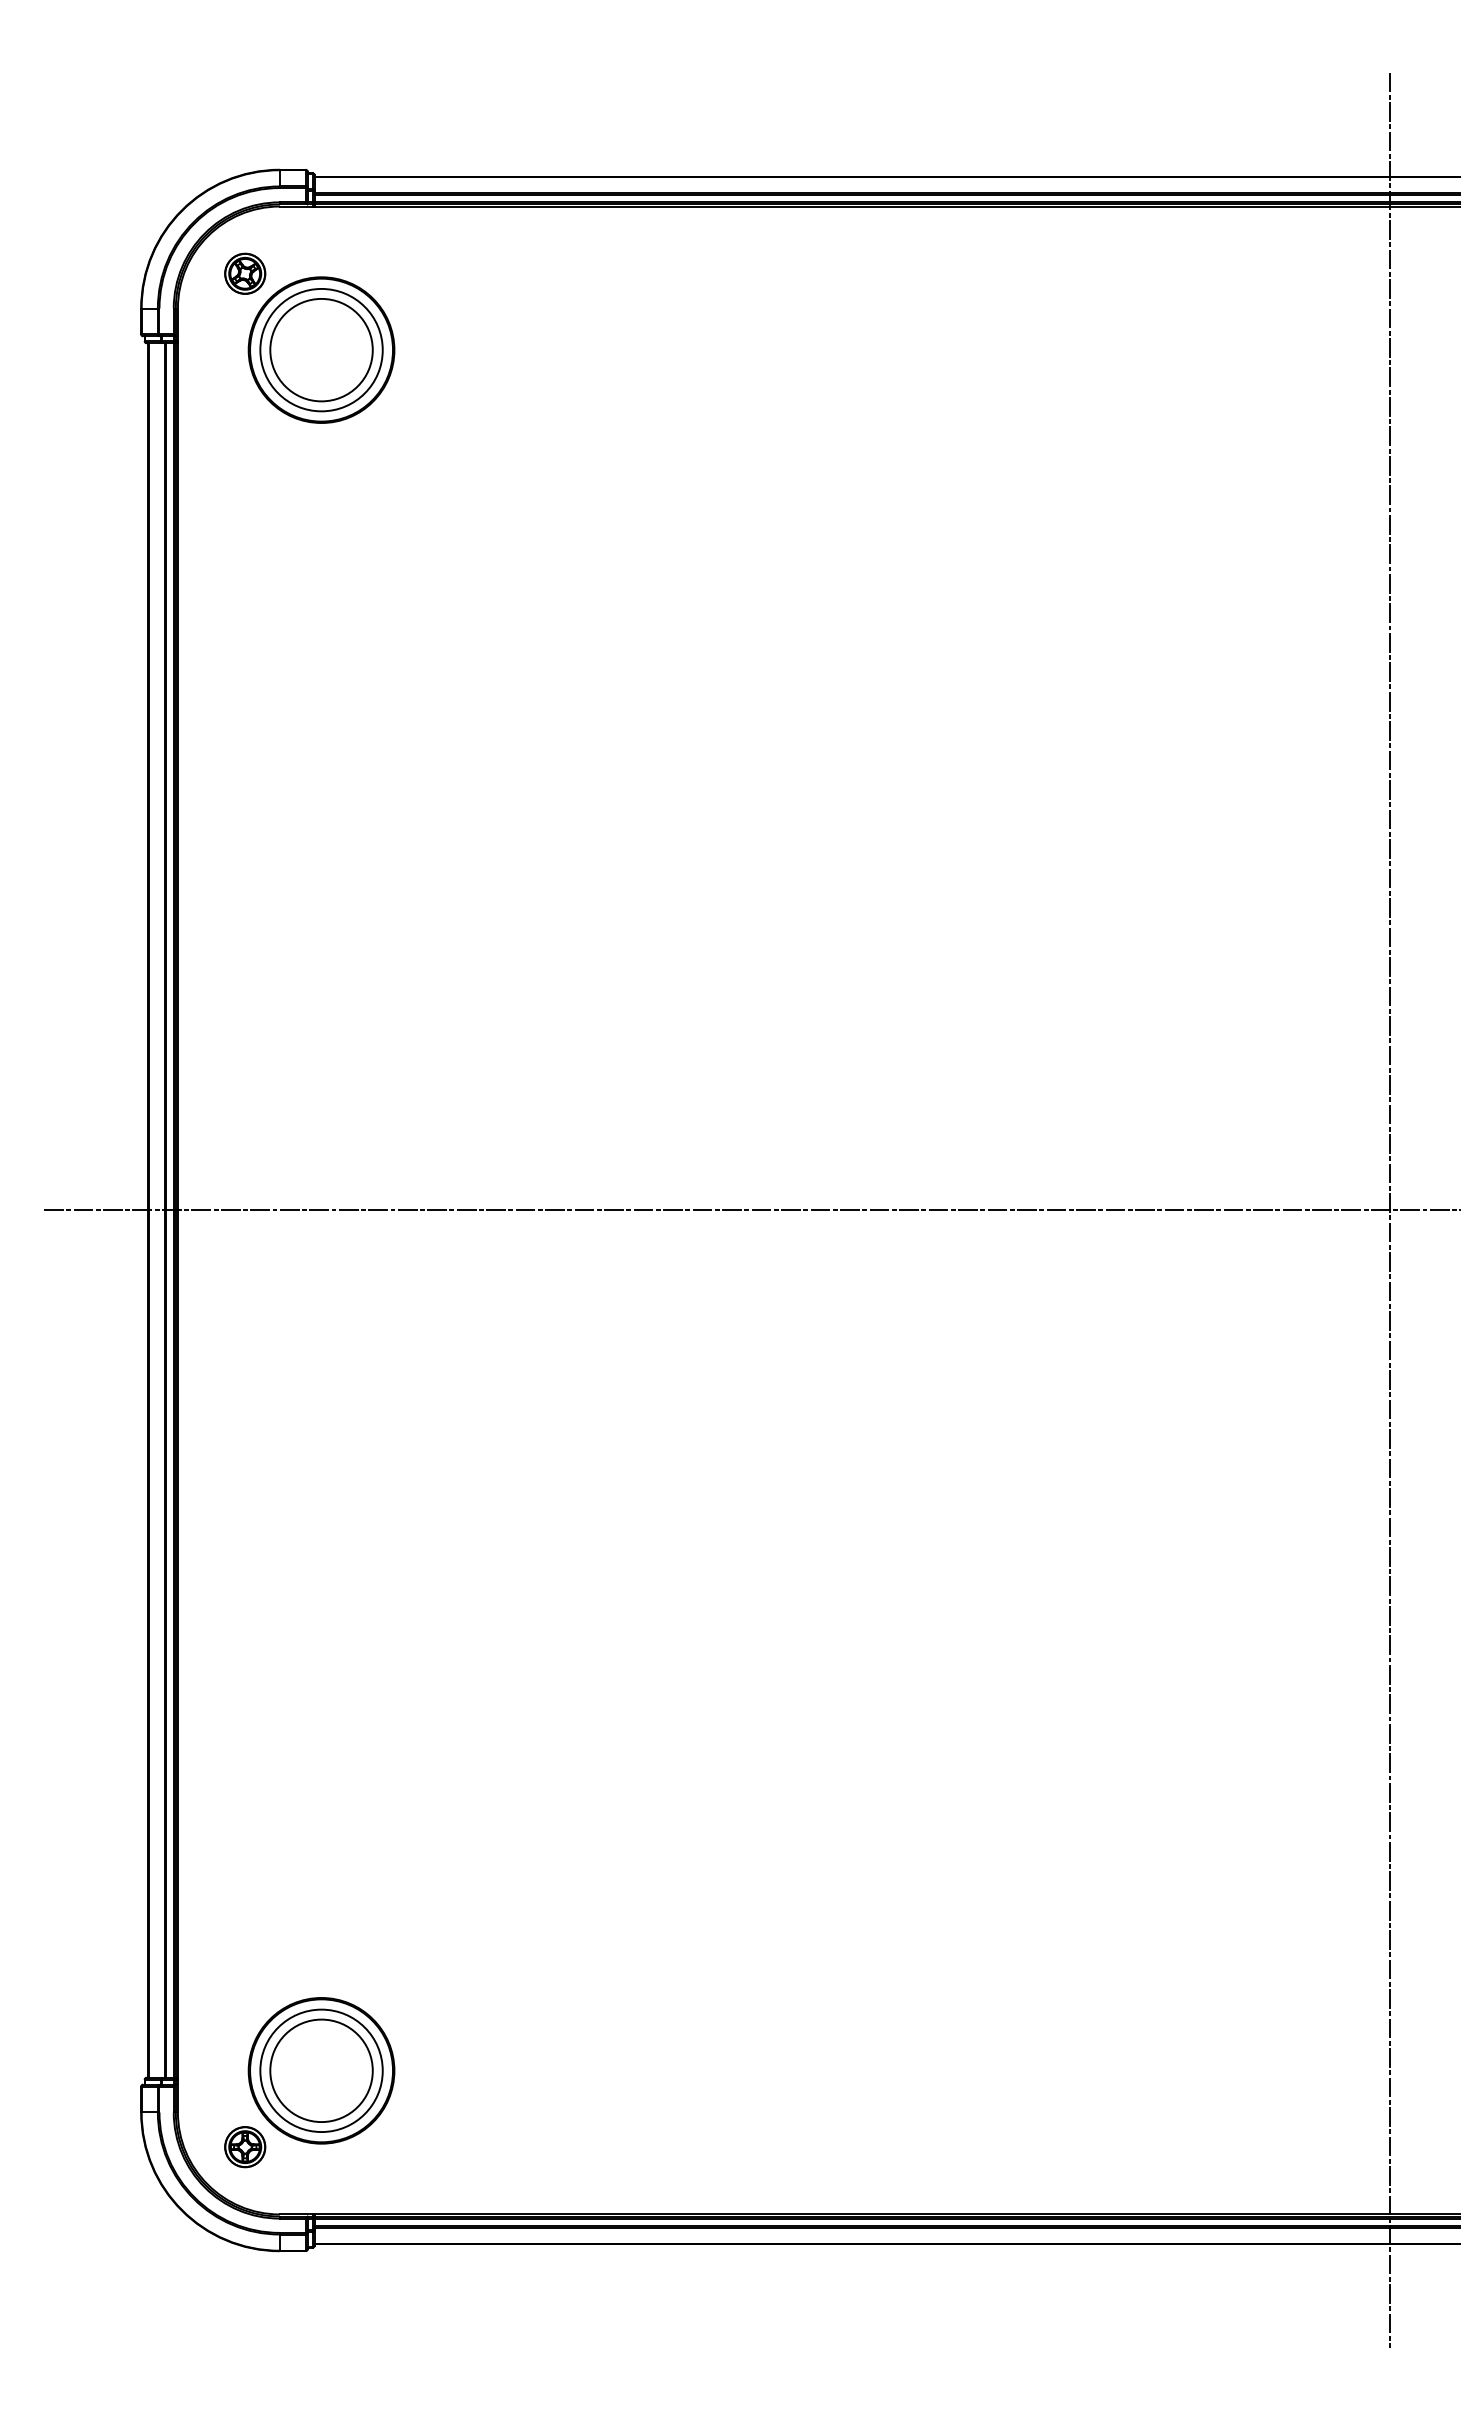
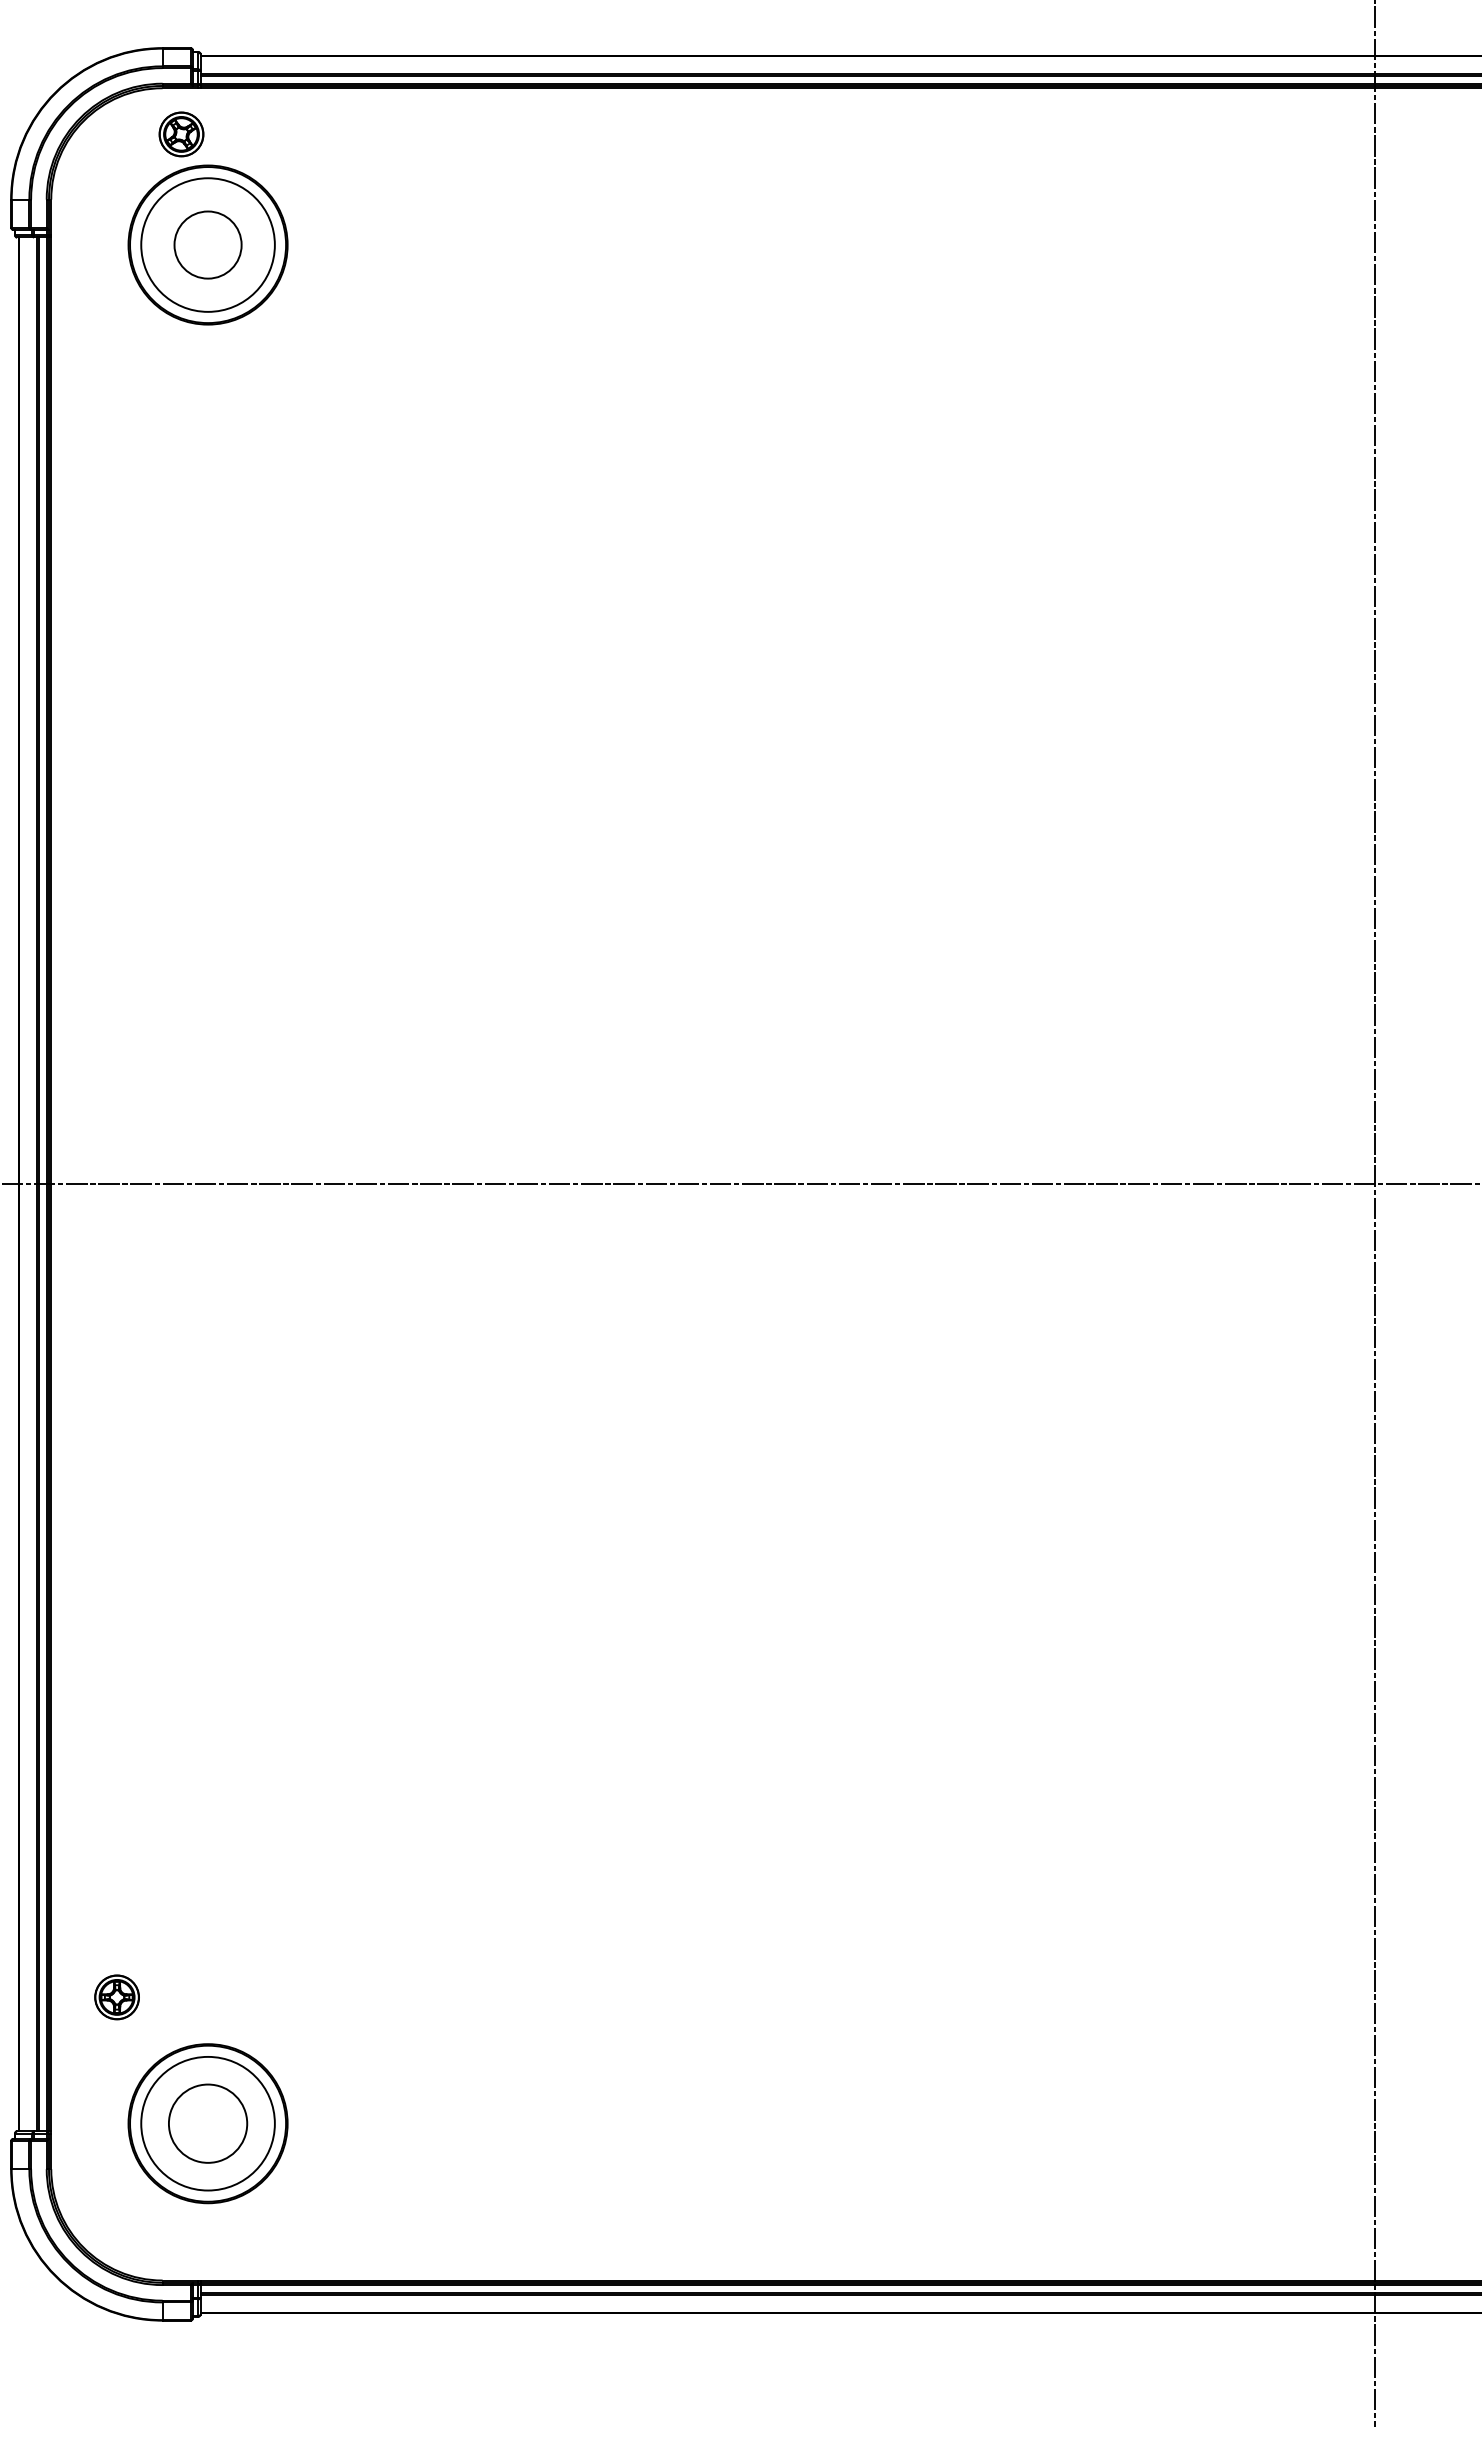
part: (245, 273) -> (181, 134), moved
circle: (321, 349) -> (208, 244), size x0.6
circle: (321, 2070) -> (208, 2123), size x0.7
part: (245, 2147) -> (117, 1997), moved

